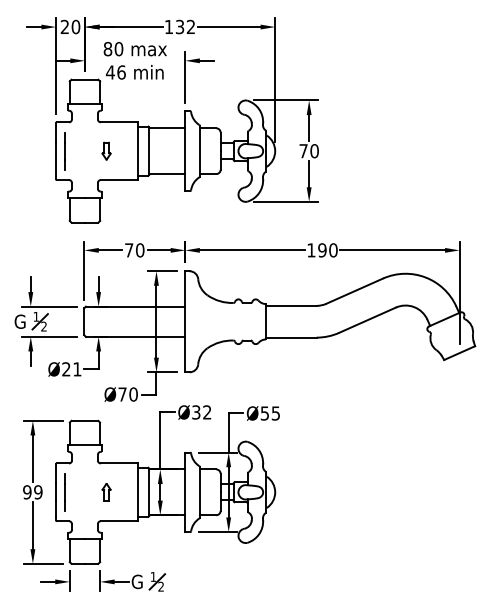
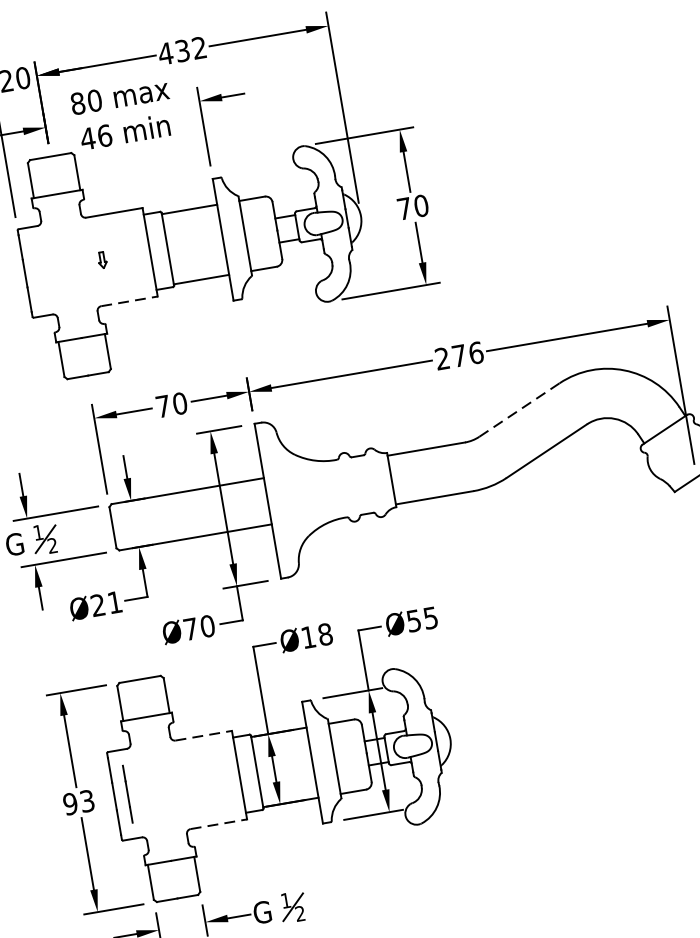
text: (168, 26) -> (164, 53), 132 -> 432
part: (106, 150) -> (102, 259), size x0.6
line: (64, 151) -> (38, 271), removed
line: (119, 180) -> (130, 301), solid -> dashed
text: (322, 250) -> (459, 356), 190 -> 276
line: (355, 291) -> (520, 410), solid -> dashed
text: (201, 412) -> (316, 636), Ø32 -> Ø18
line: (119, 463) -> (204, 735), solid -> dashed
text: (38, 492) -> (87, 801), 99 -> 93
part: (106, 492) -> (191, 783), removed
line: (119, 521) -> (219, 824), solid -> dashed

